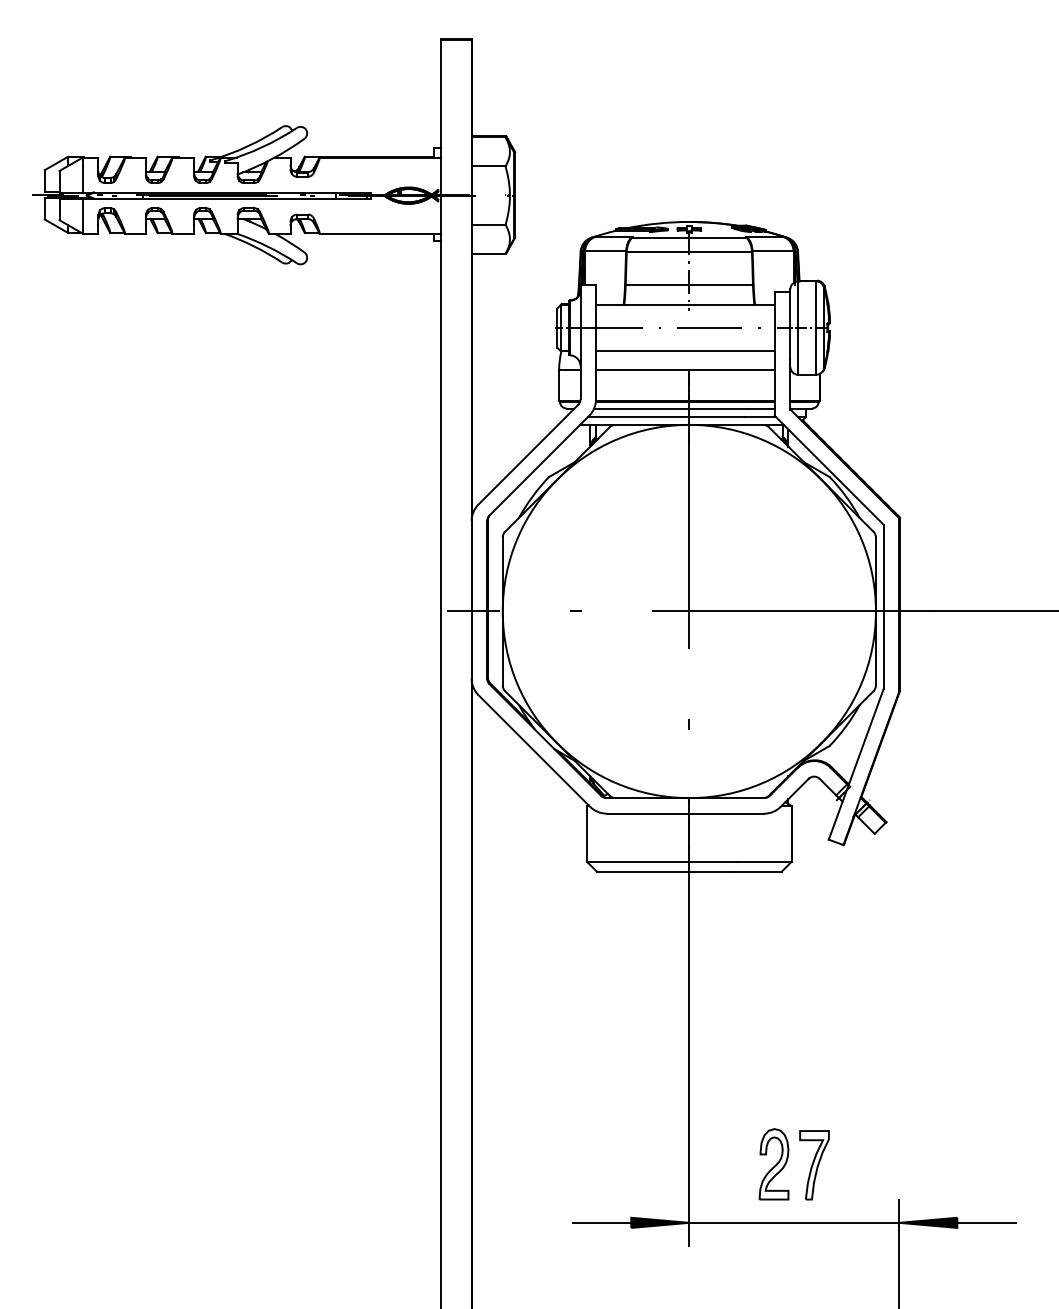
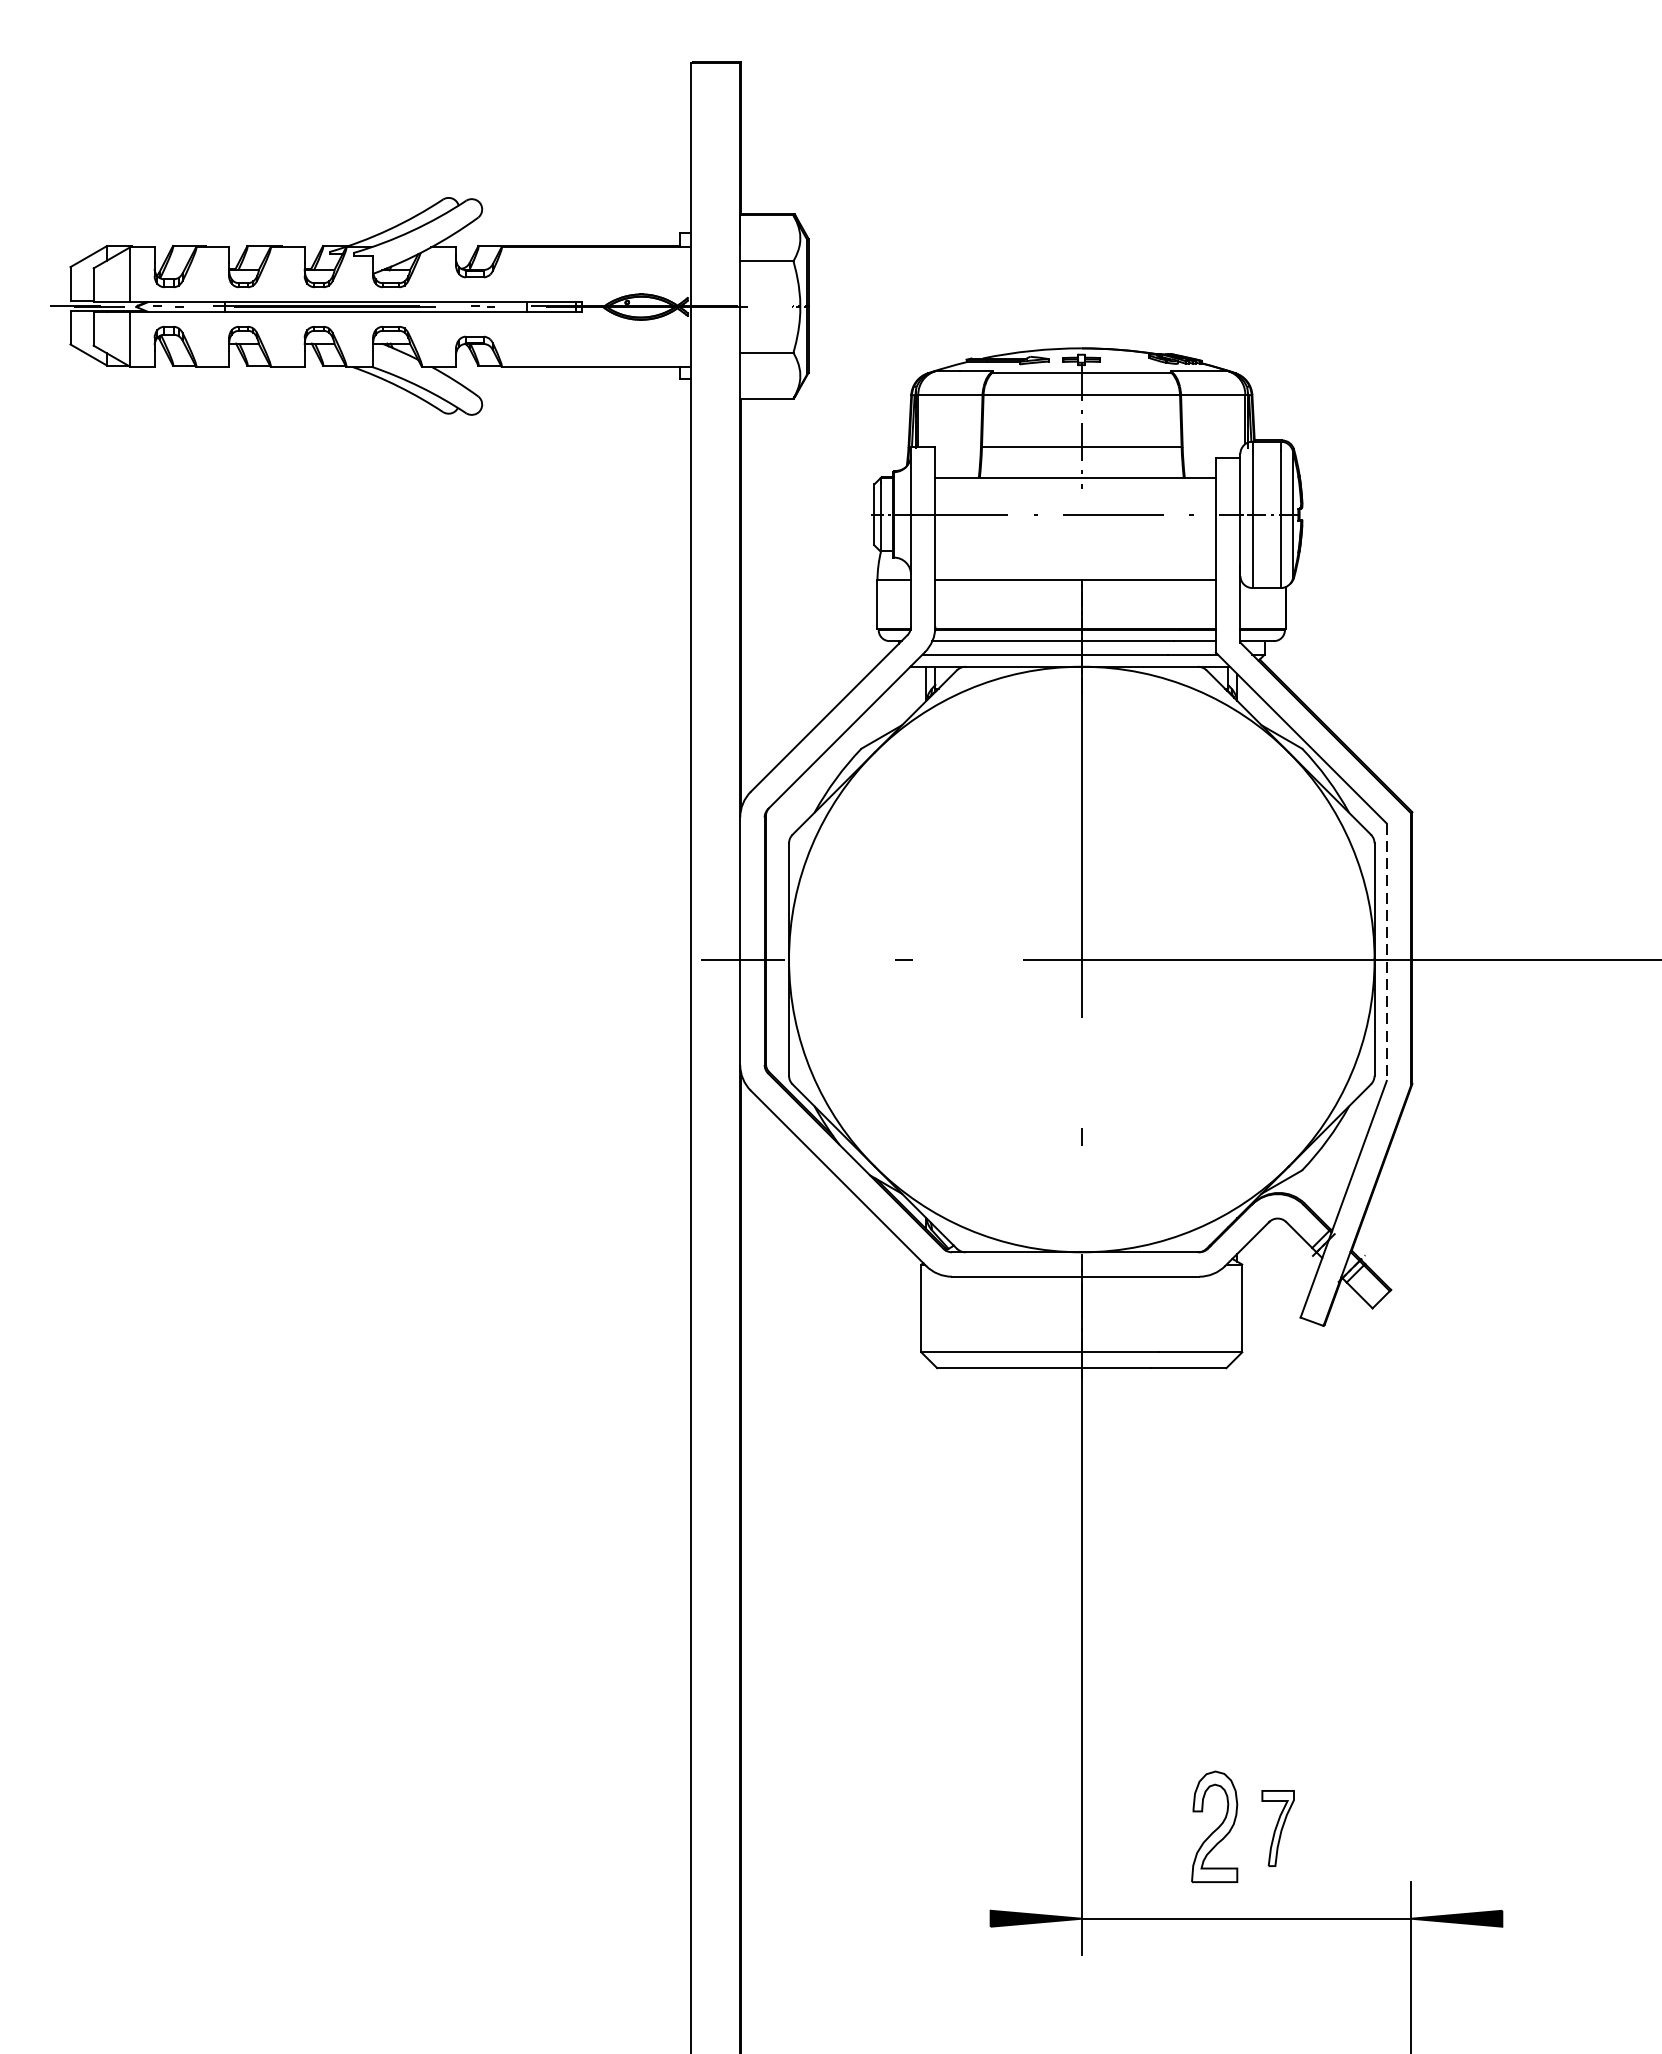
line: (685, 351) -> (1075, 551), removed
line: (883, 607) -> (1386, 953), solid -> dashed
part: (814, 1165) -> (1278, 1828), size x0.7
line: (601, 1222) -> (943, 1918), removed
line: (986, 1222) -> (1548, 1918), removed

